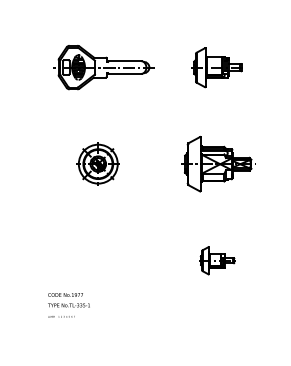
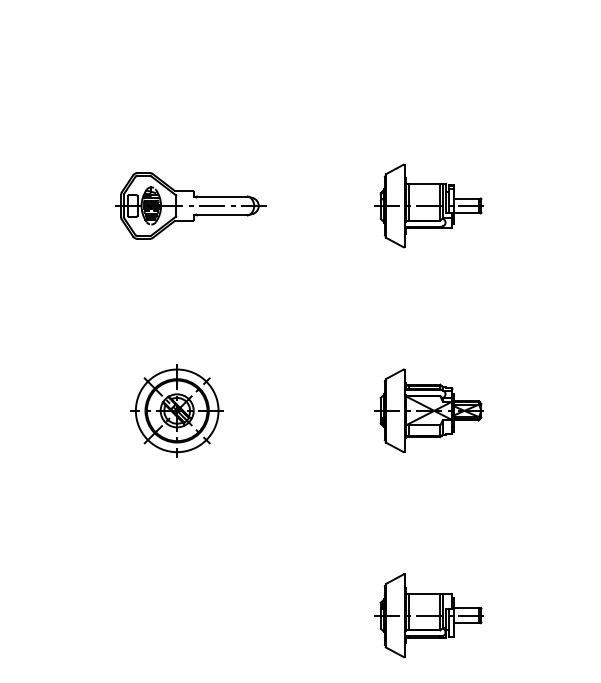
part: (104, 67) -> (190, 205), size x0.71
part: (216, 163) -> (428, 409), size x0.71
part: (216, 260) -> (428, 615), size x1.43

